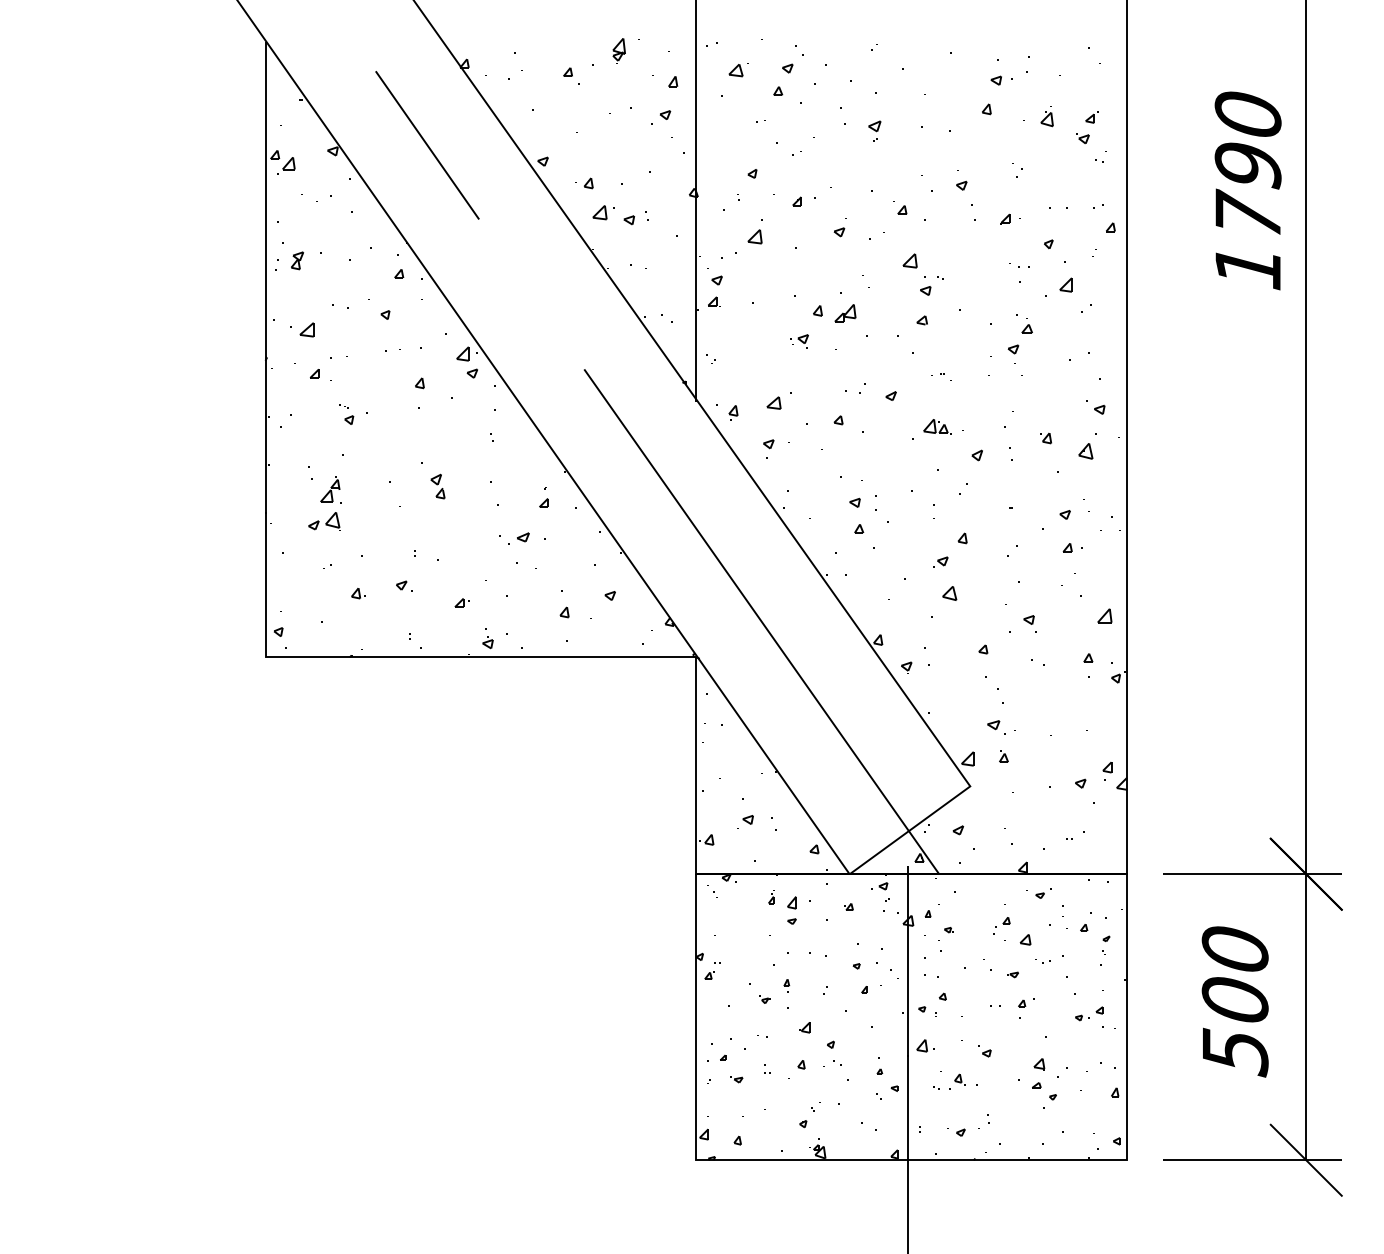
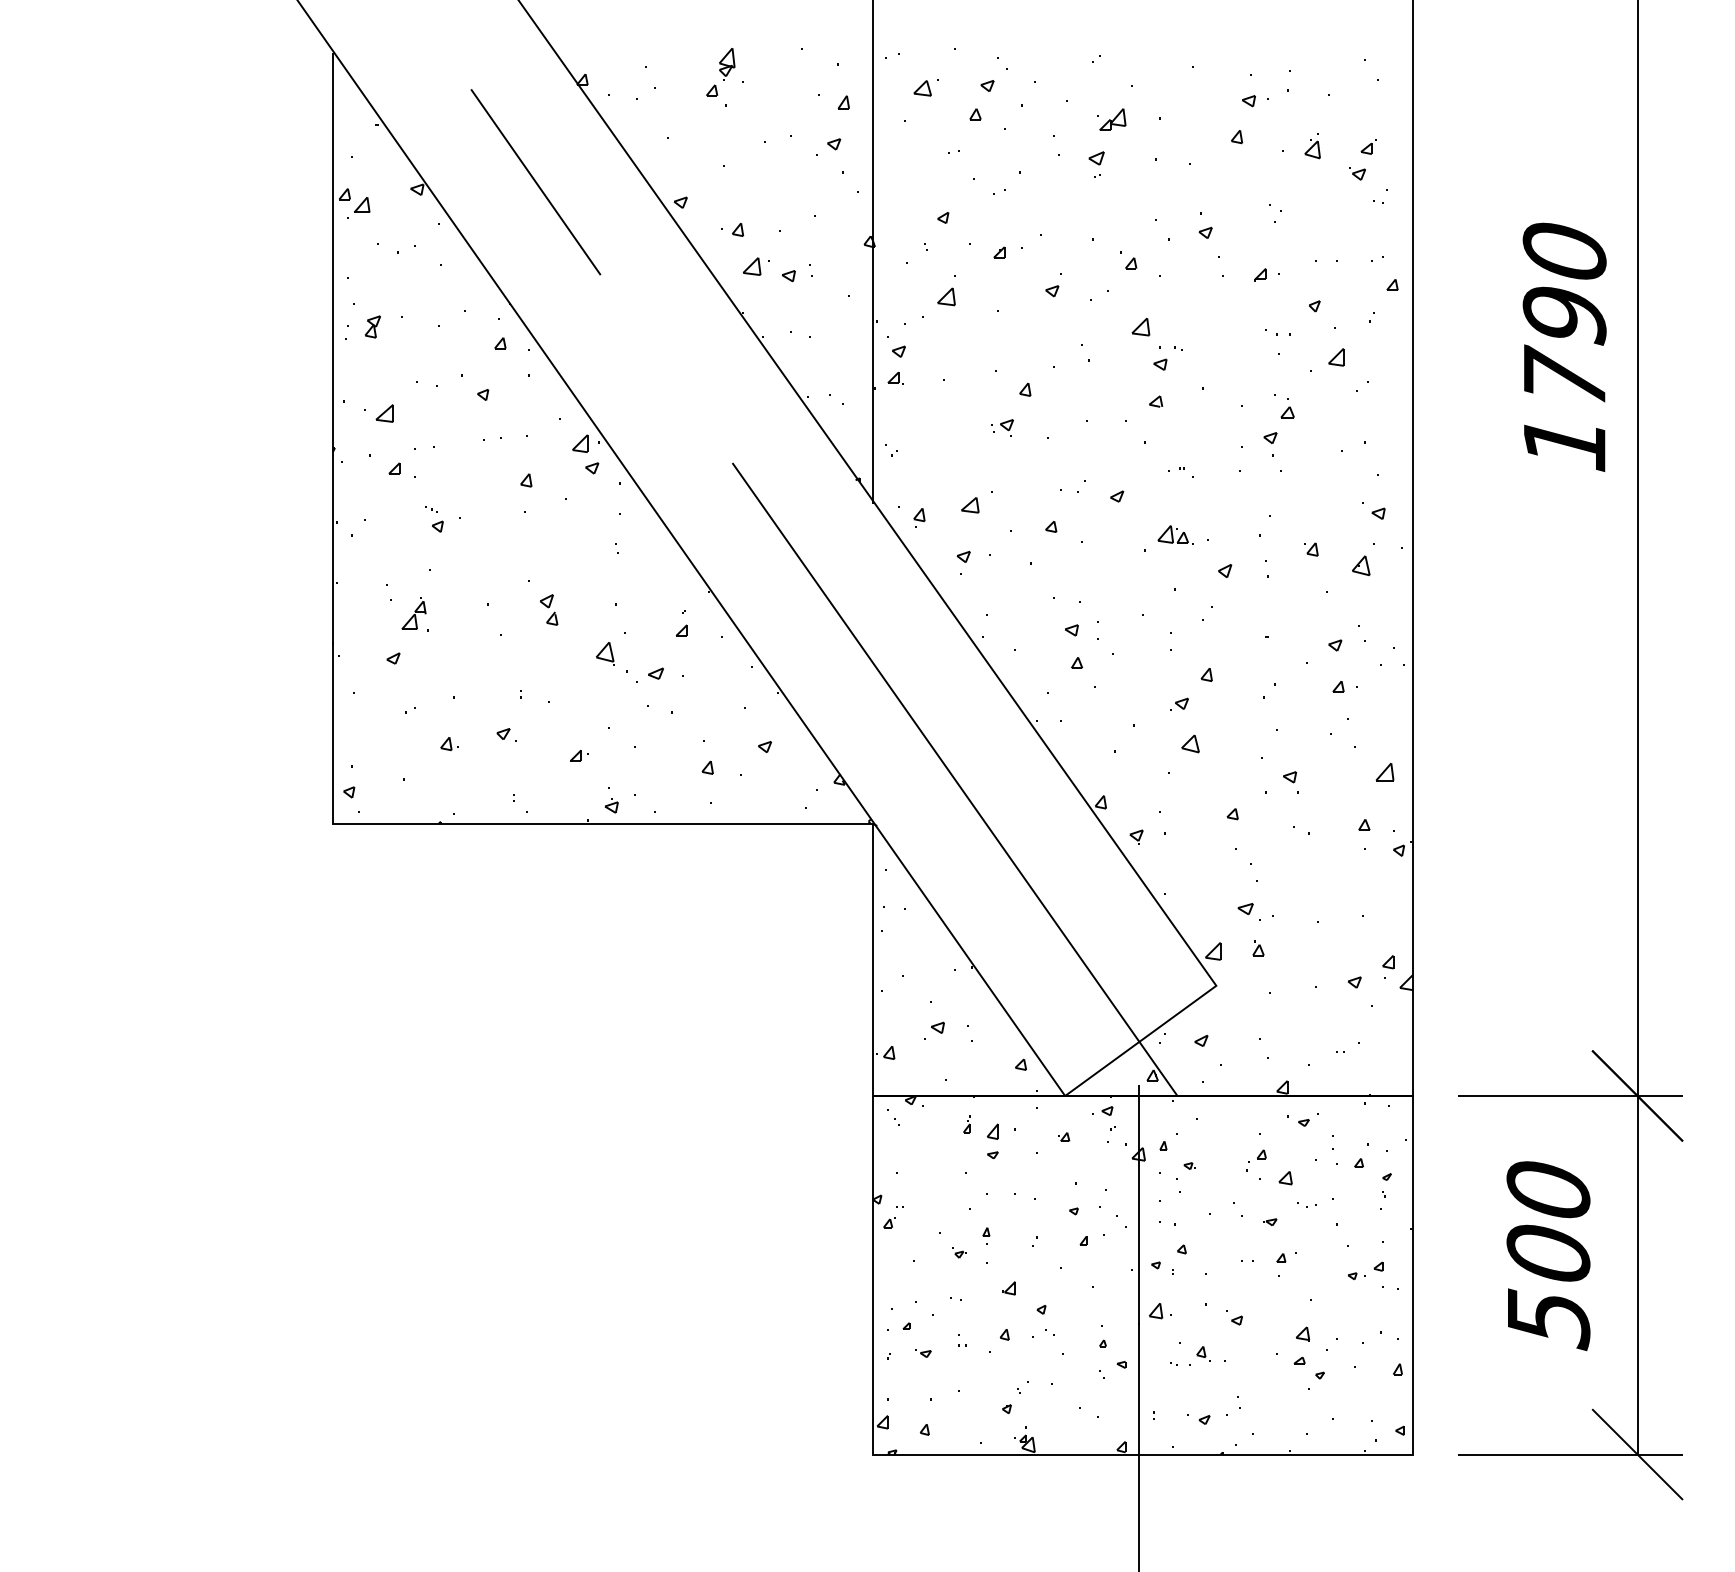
part: (619, 51) -> (727, 64), moved
text: (1247, 190) -> (1564, 346), moved
part: (845, 313) -> (1112, 119), moved
part: (333, 521) -> (605, 653), moved

